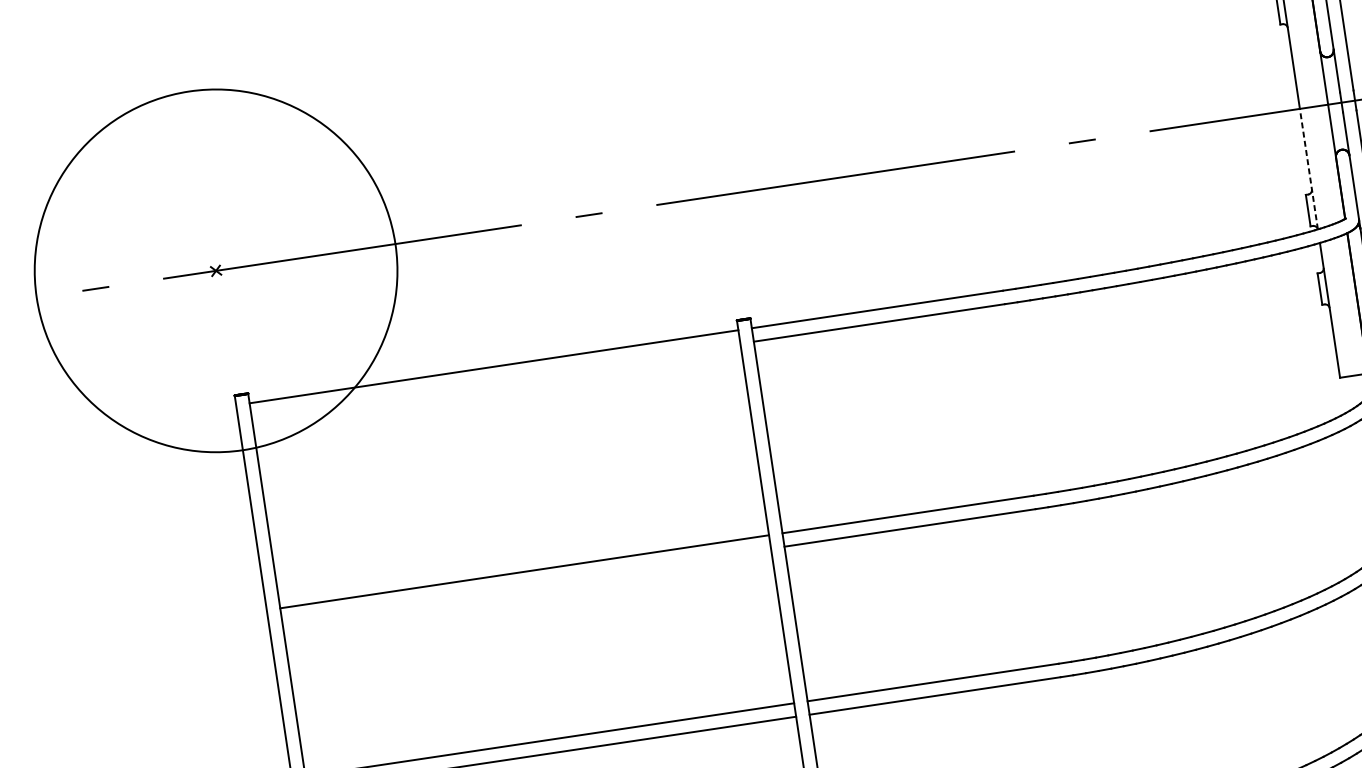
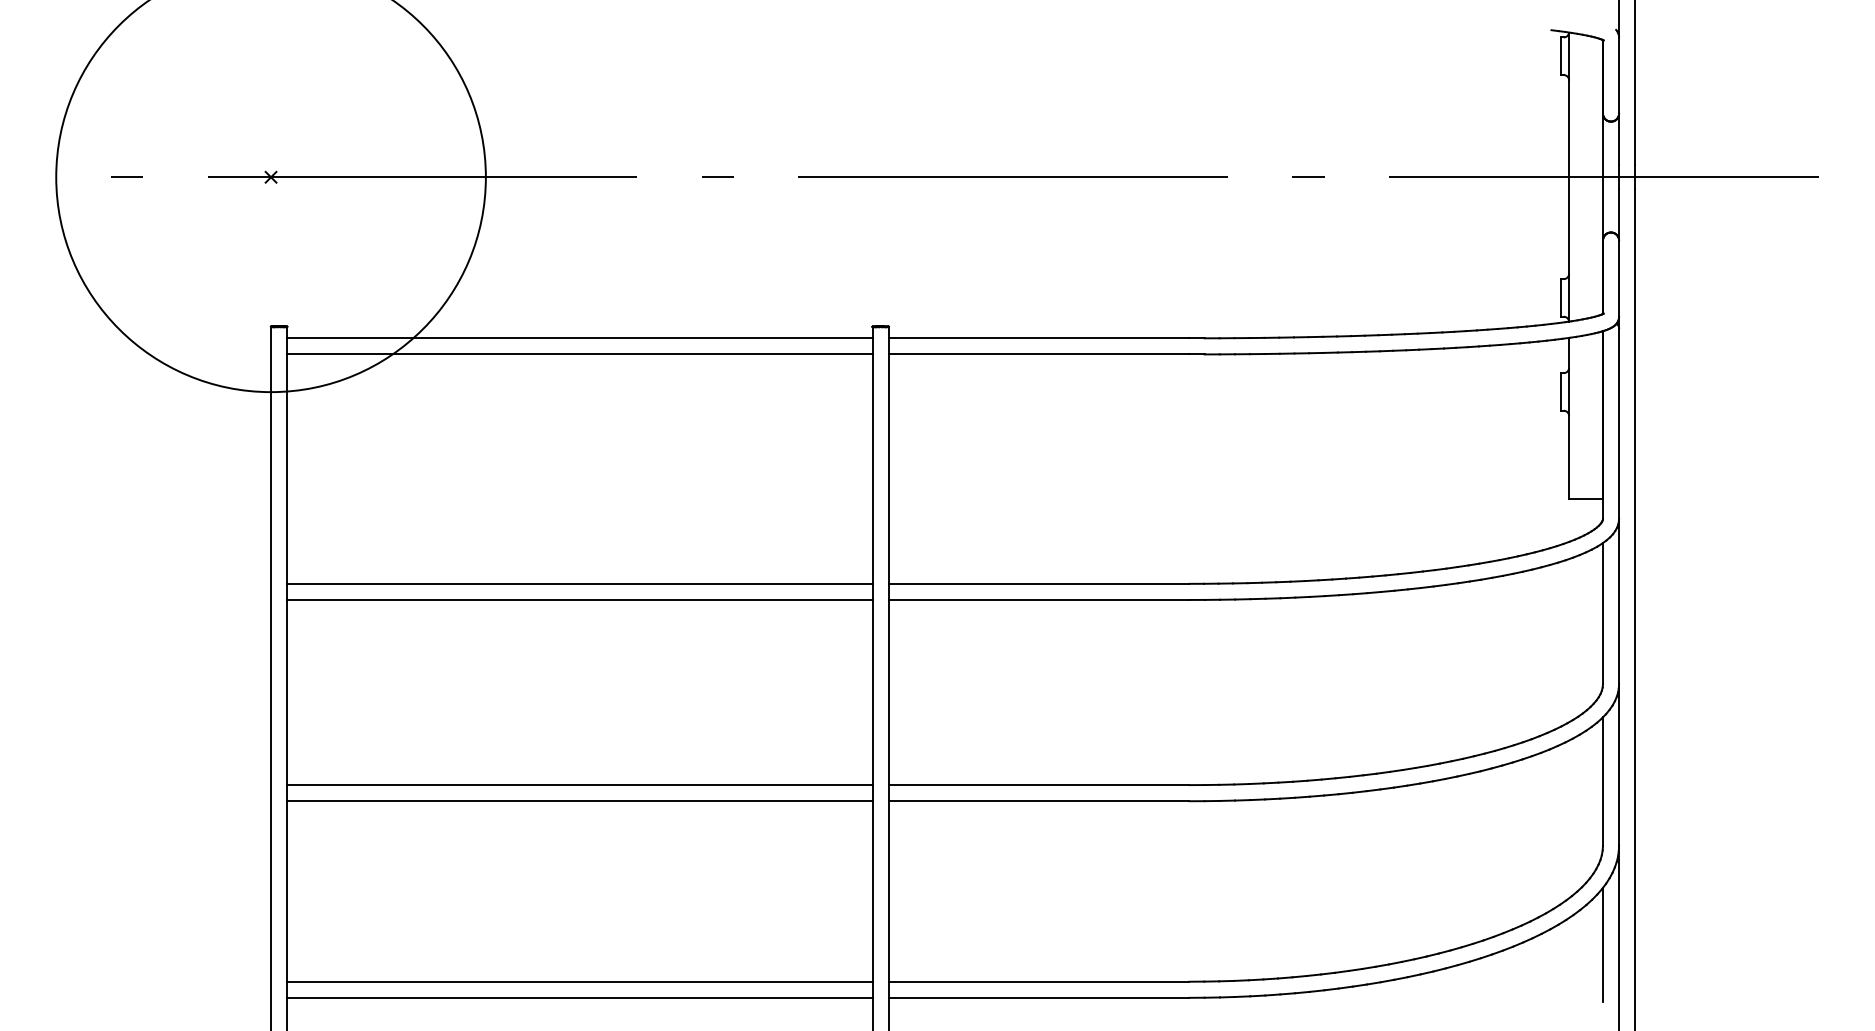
line: (1309, 168) -> (1569, 248), dashed -> solid
line: (495, 380) -> (579, 354), added
line: (526, 584) -> (579, 599), added

